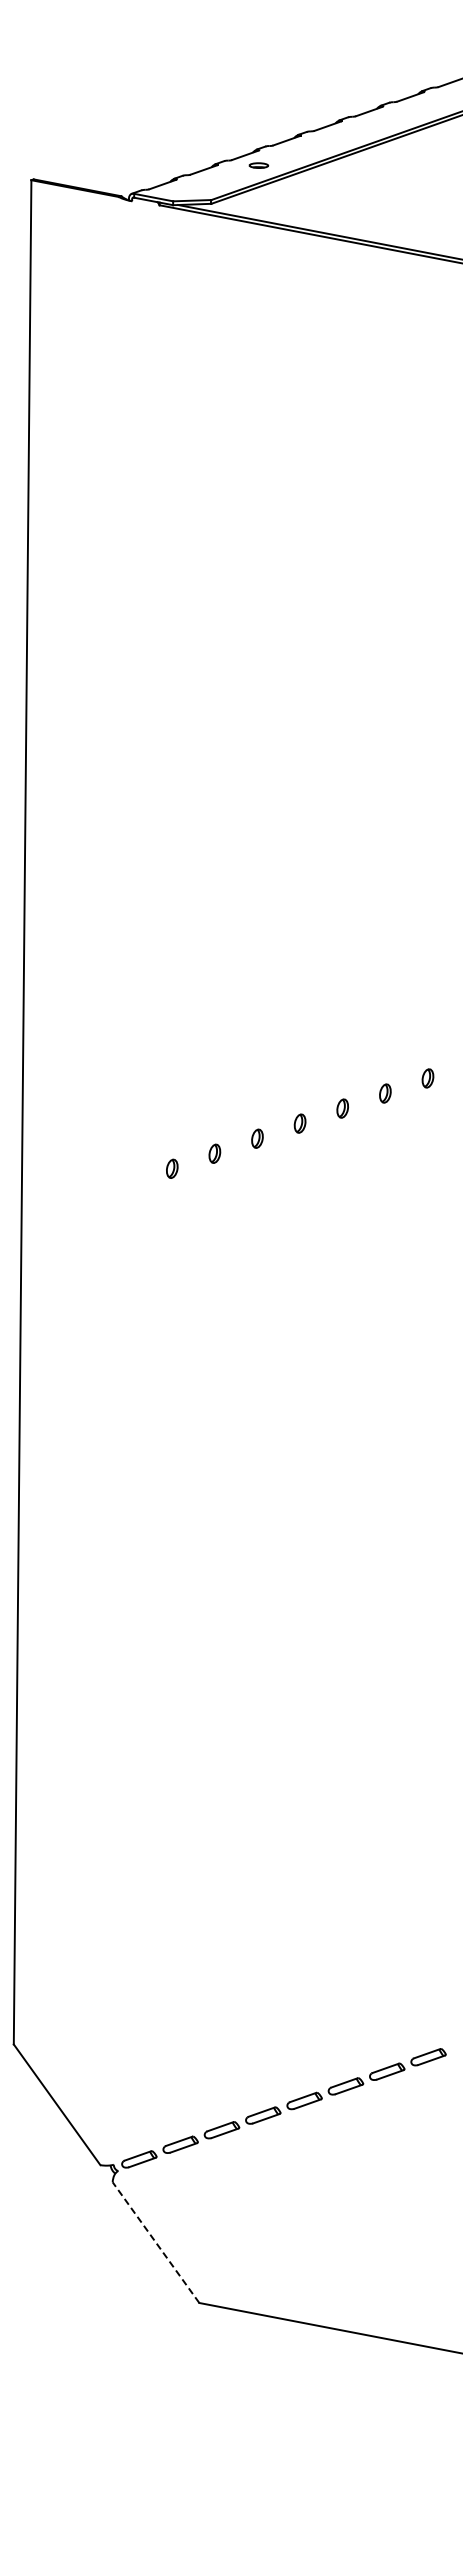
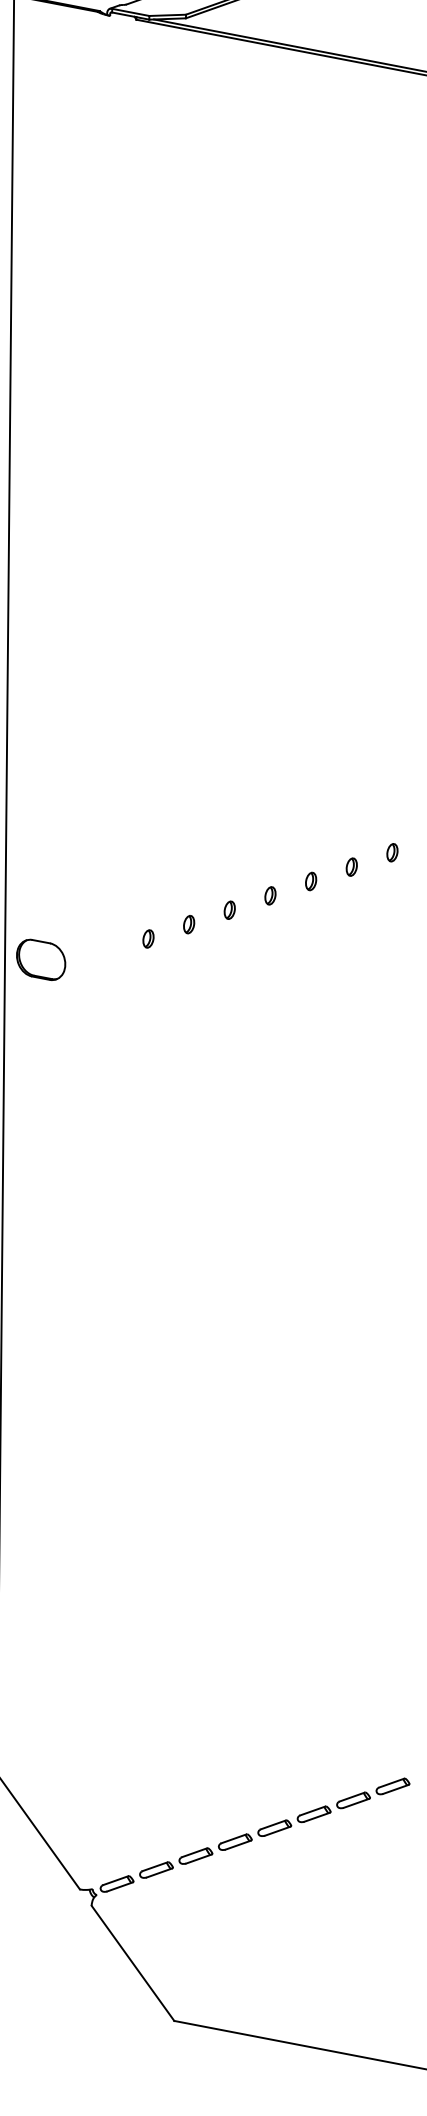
part: (59, 1190) -> (40, 959), added
line: (155, 2242) -> (132, 1963), dashed -> solid

